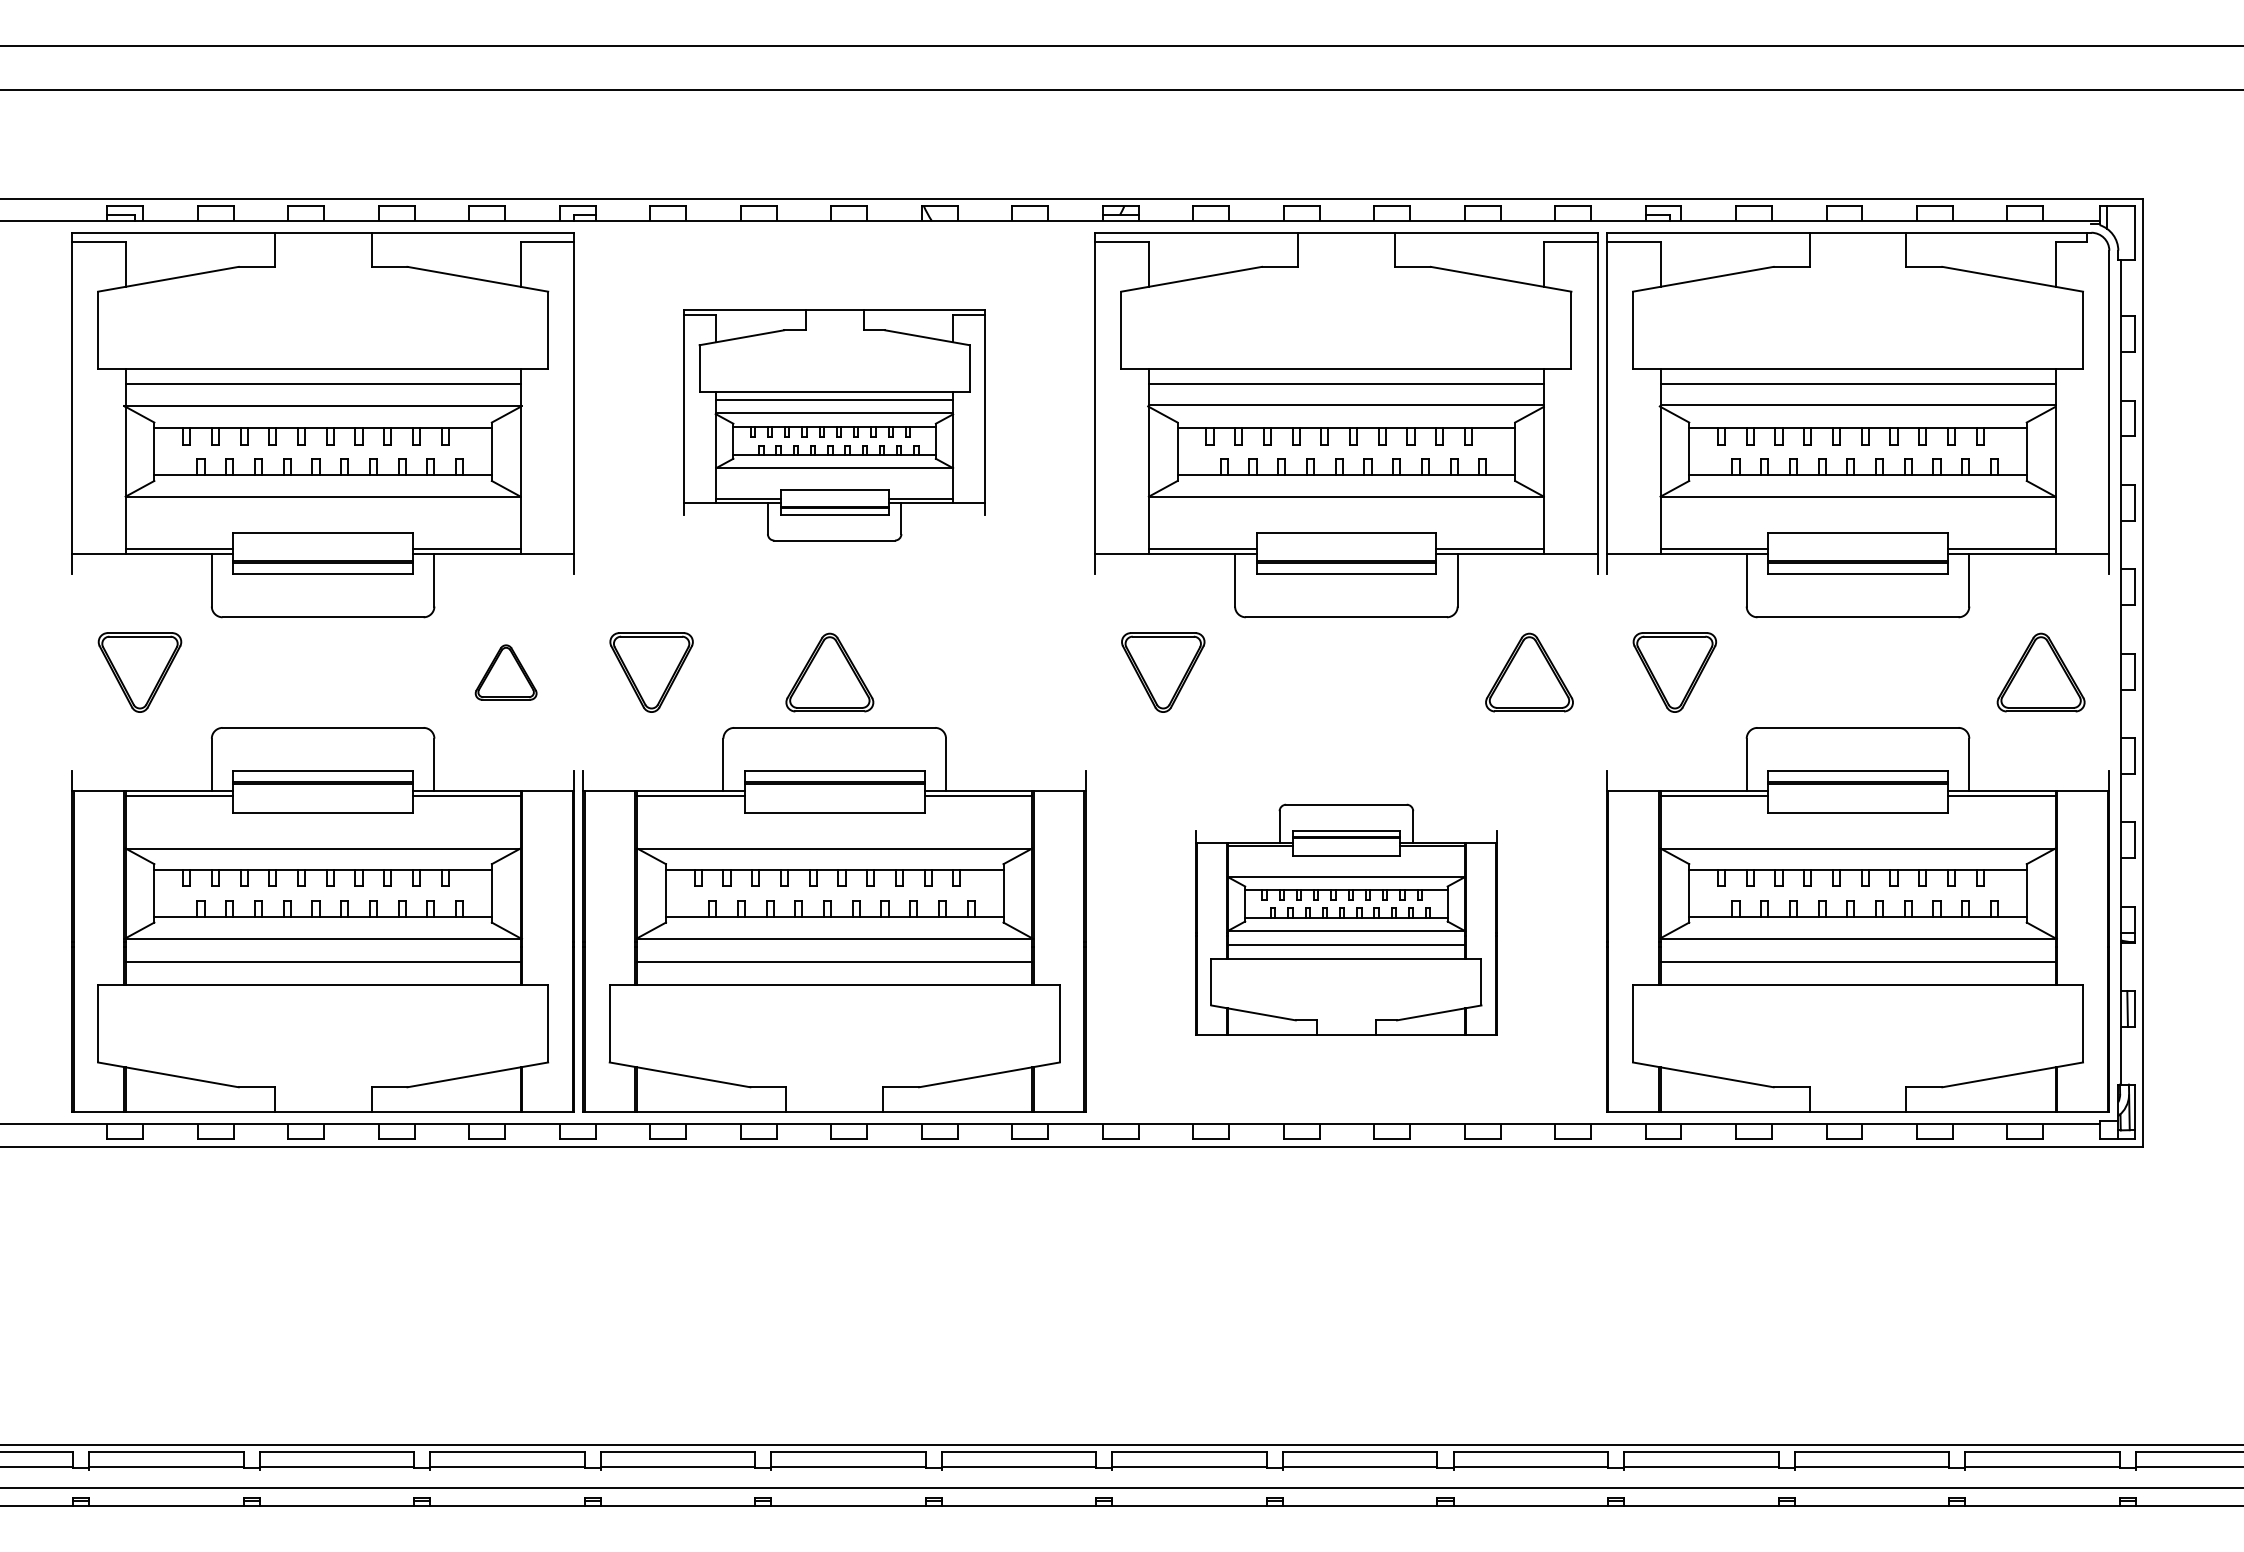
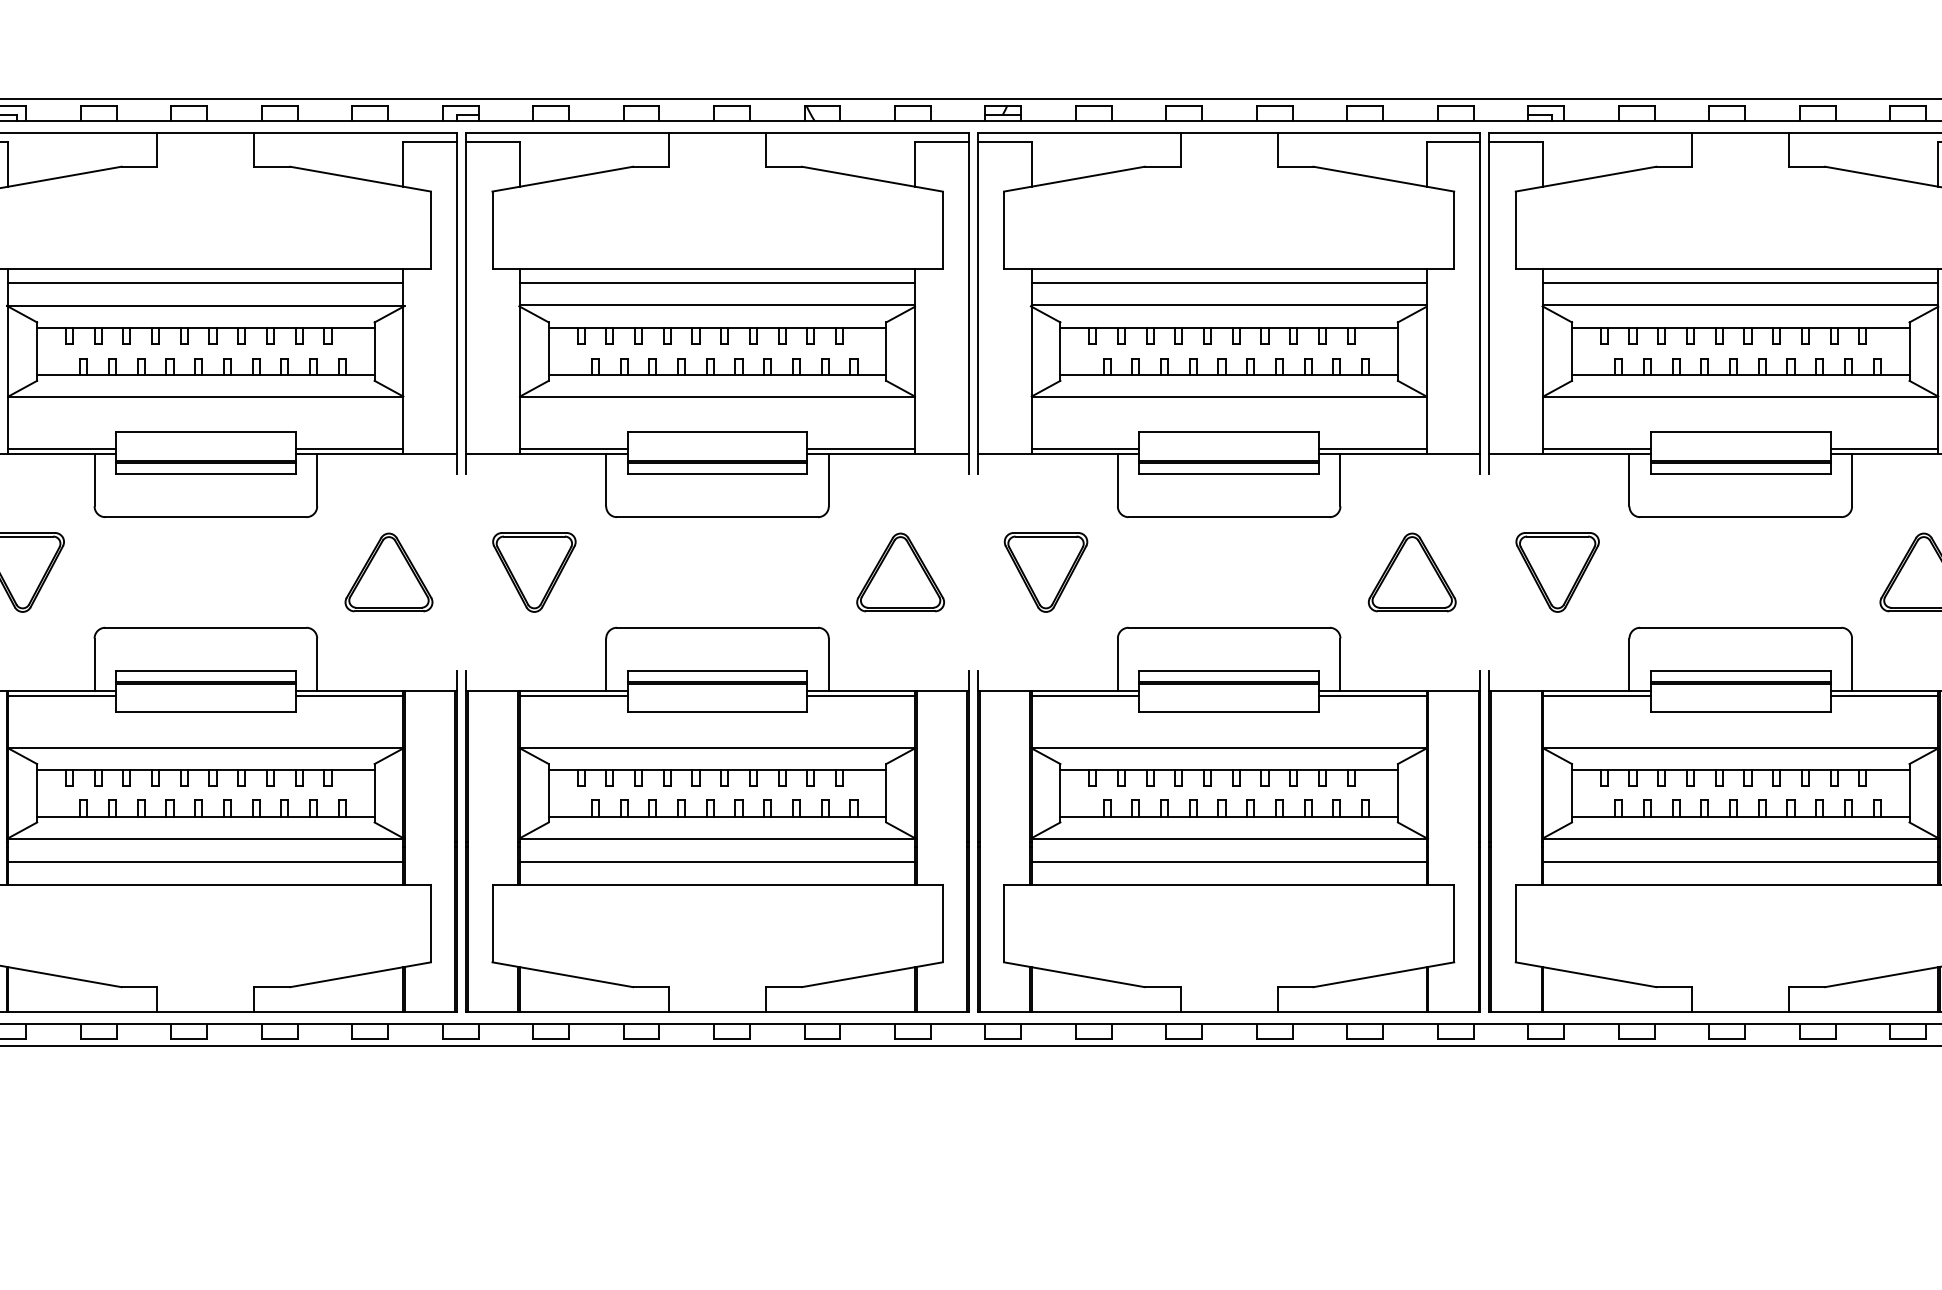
part: (834, 425) -> (717, 325), size x1.67
part: (505, 672) -> (388, 572), size x1.43
part: (829, 672) -> (900, 572), moved
part: (1346, 919) -> (1229, 819), size x1.67

